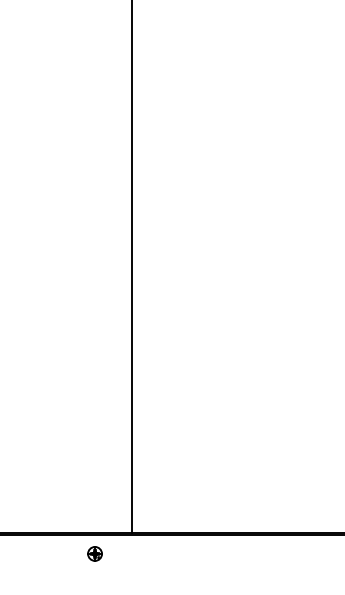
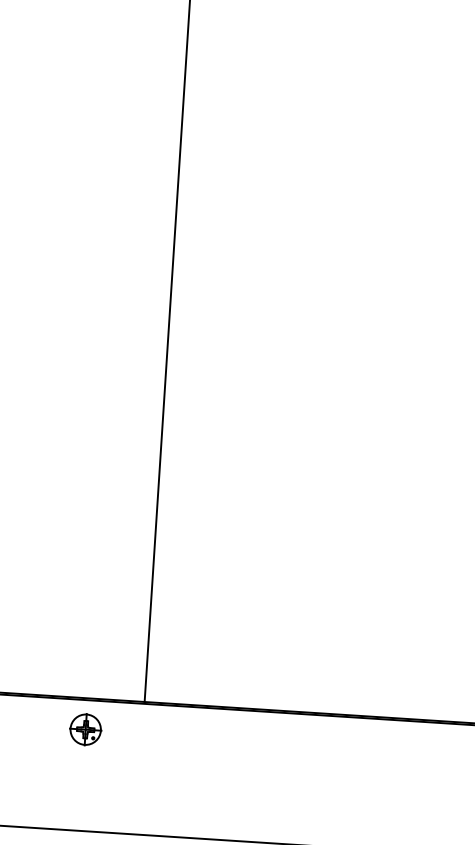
part: (94, 553) -> (84, 729), size x1.43

